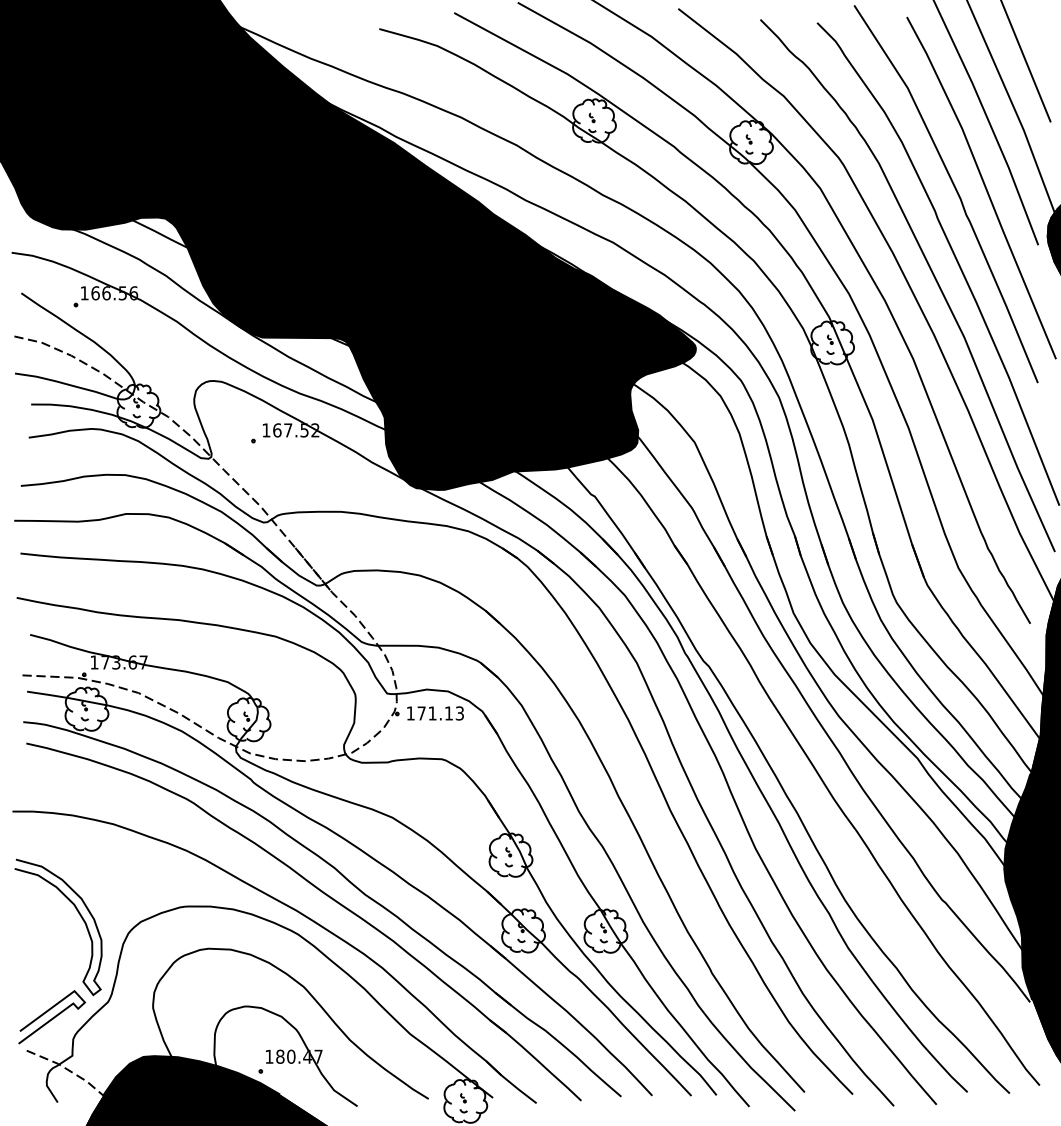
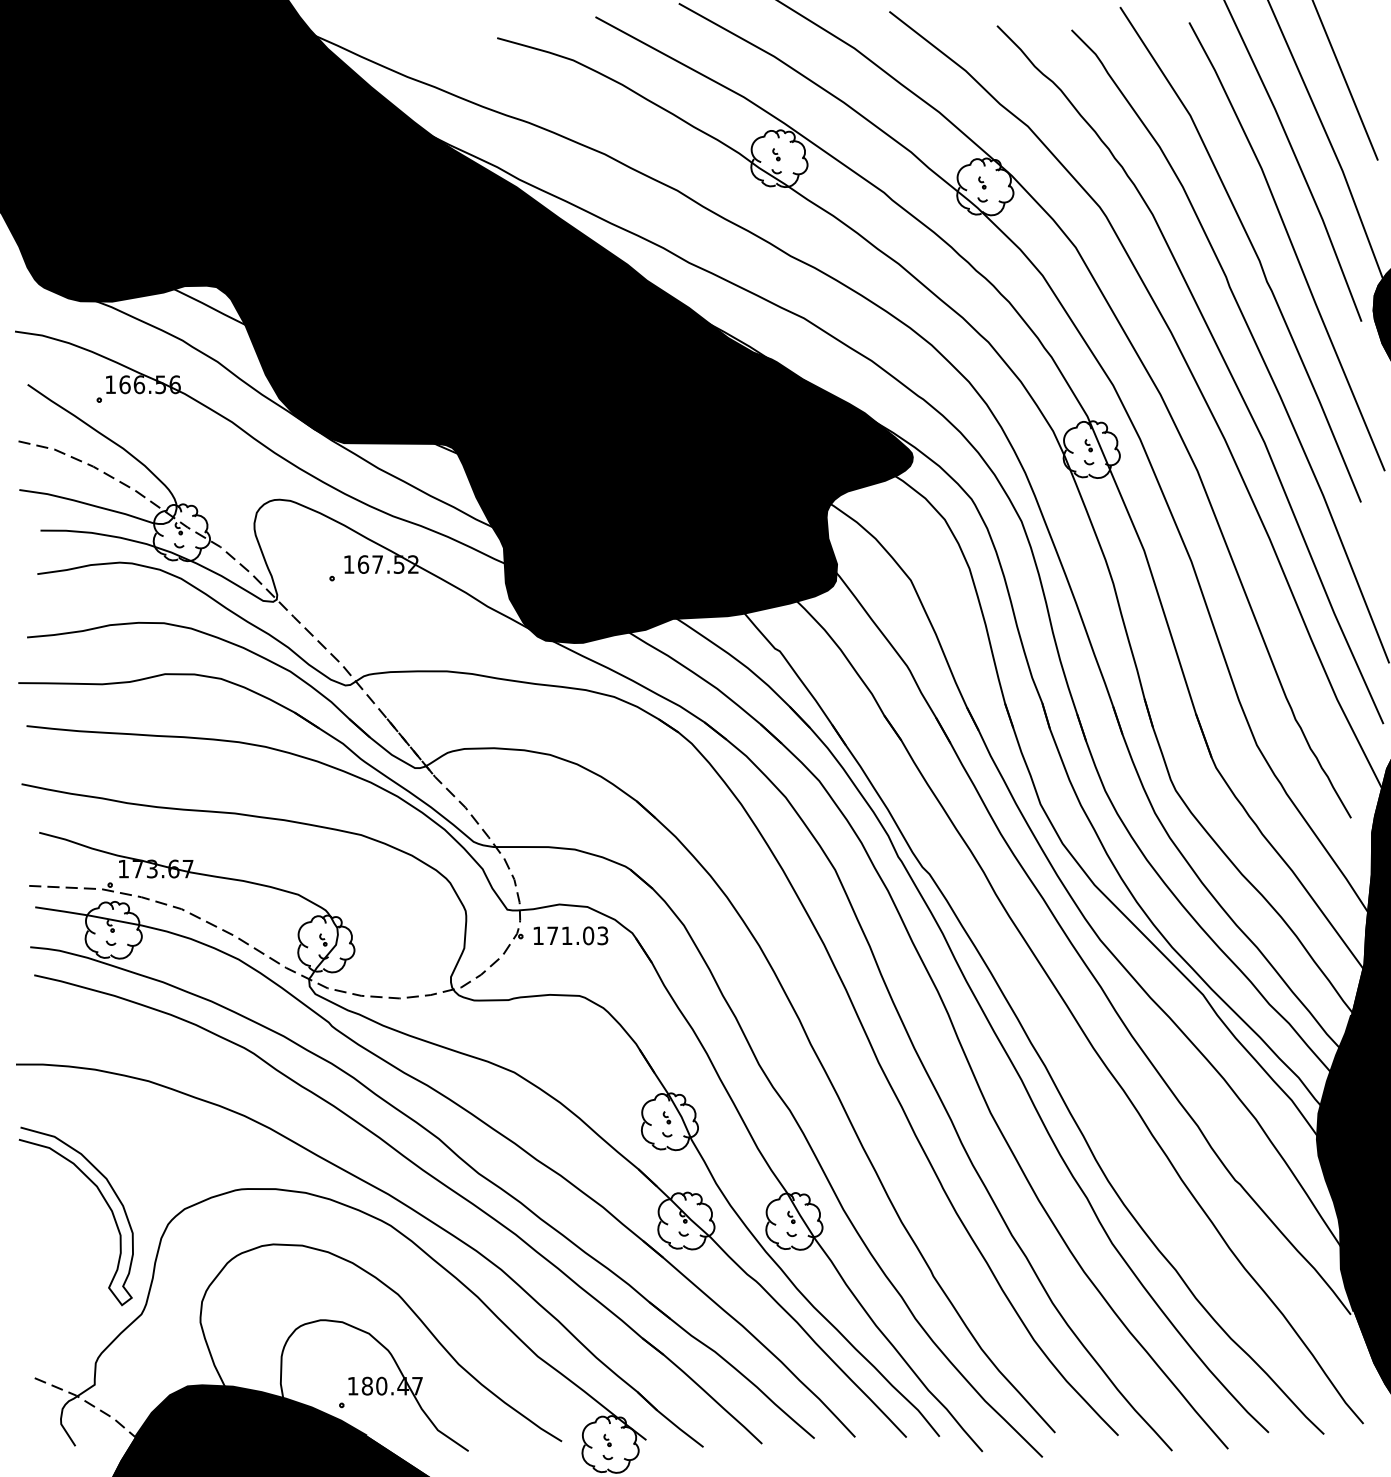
text: (448, 713) -> (588, 935), 171.13 -> 171.03
curve: (52, 1018) -> (68, 1335), removed

